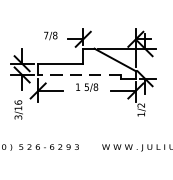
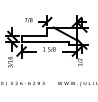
line: (78, 75) -> (44, 42), dashed -> solid

